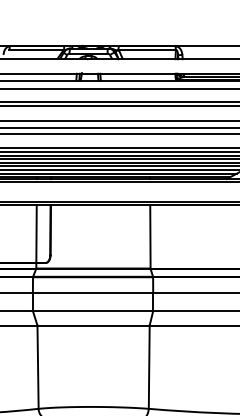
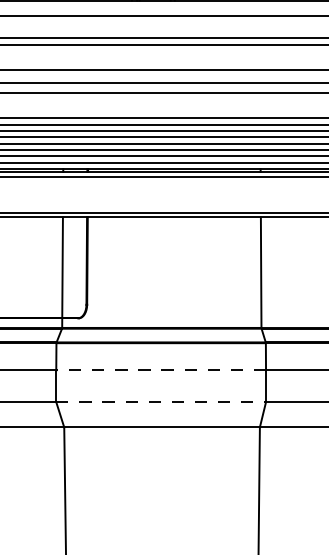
line: (92, 292) -> (160, 369), solid -> dashed
line: (93, 311) -> (161, 402), solid -> dashed

